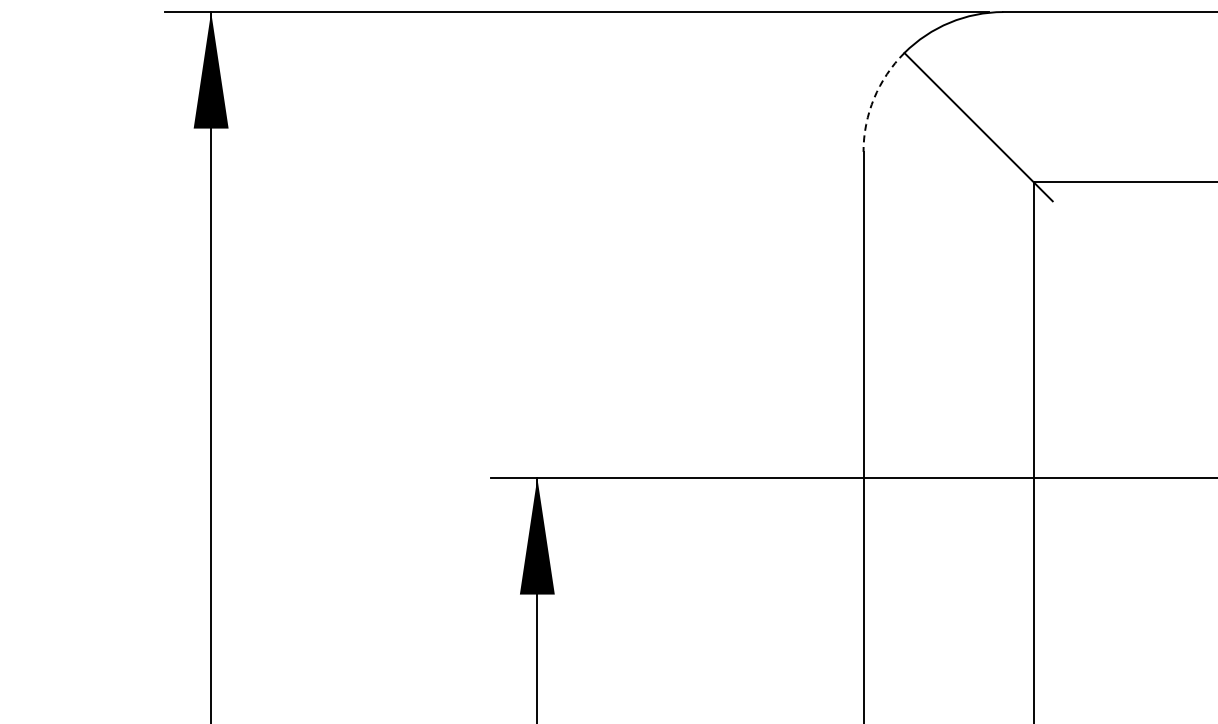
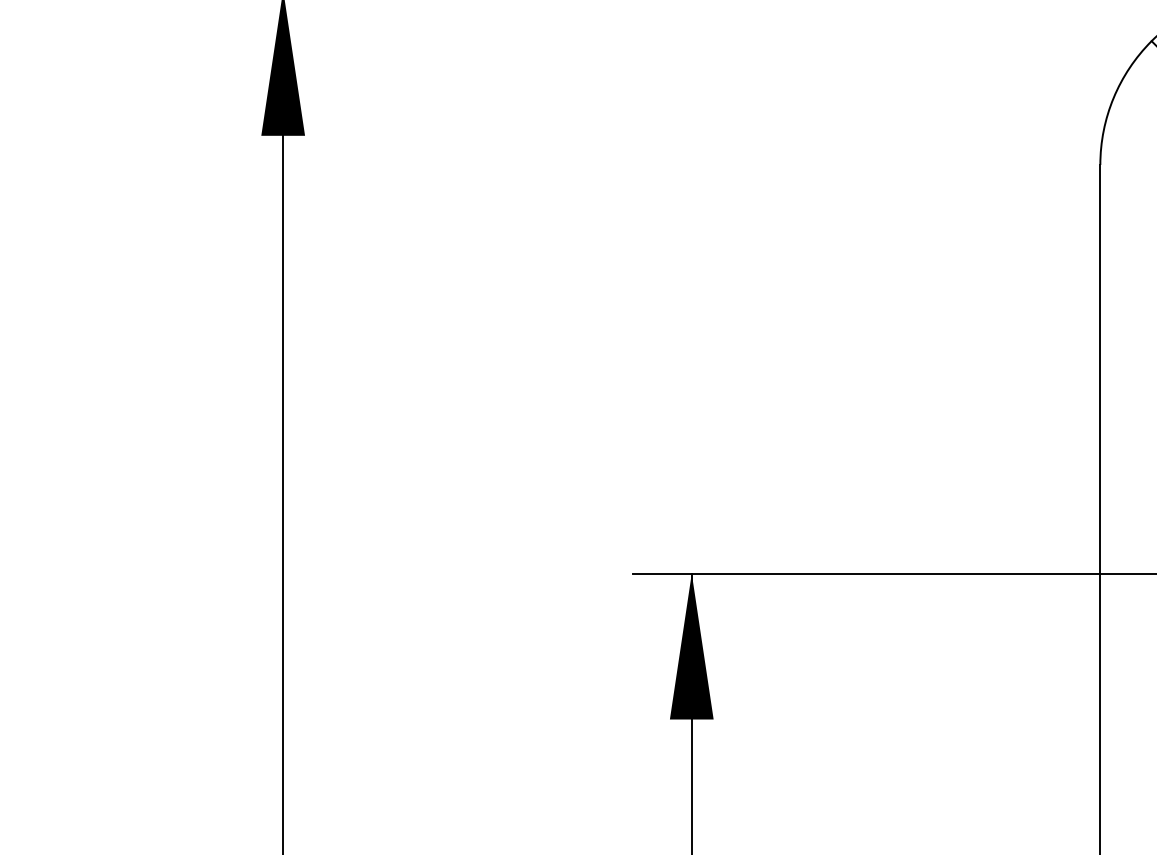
arc: (874, 98) -> (1114, 98), dashed -> solid

